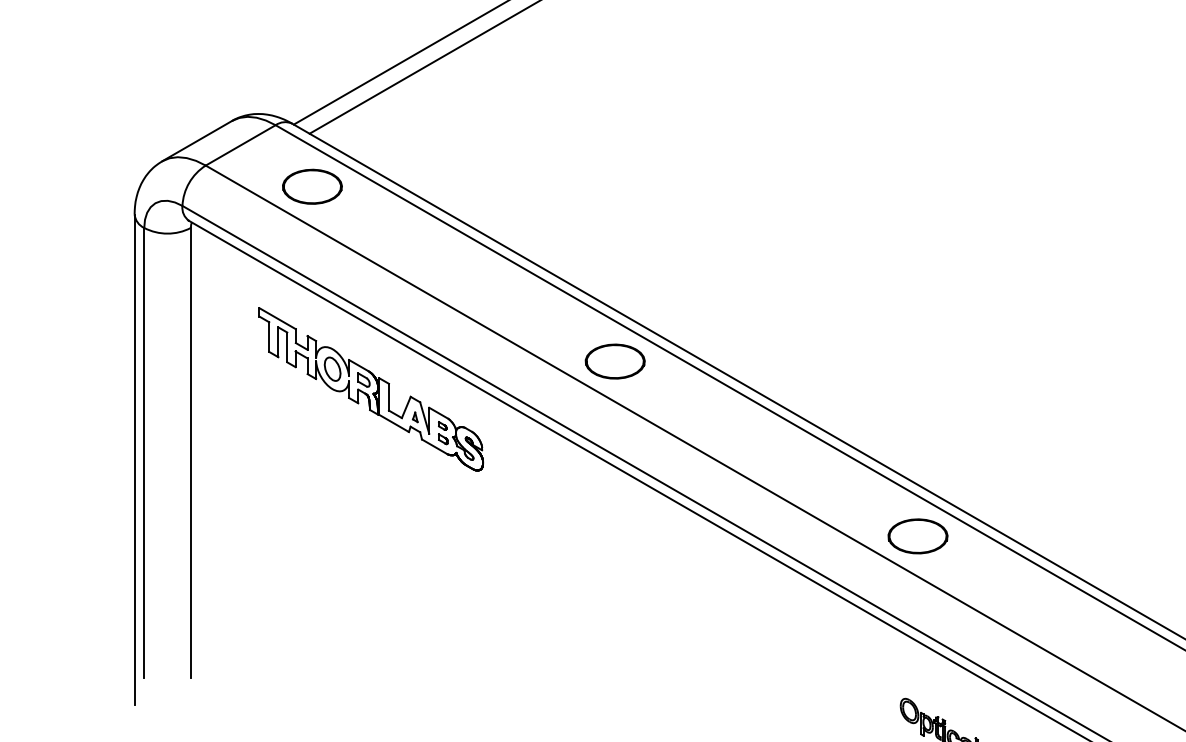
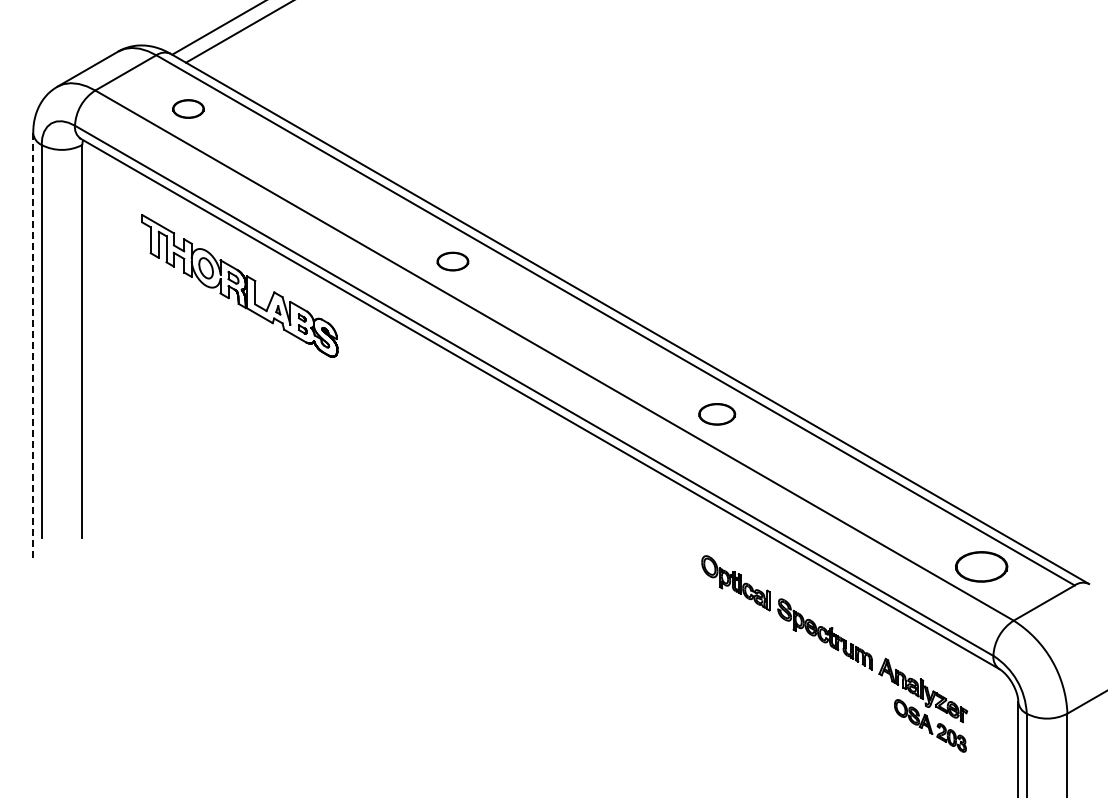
part: (312, 186) -> (188, 108), size x0.6
part: (614, 361) -> (452, 261), size x0.6
line: (134, 459) -> (33, 347), solid -> dashed
part: (917, 536) -> (716, 414), size x0.7

